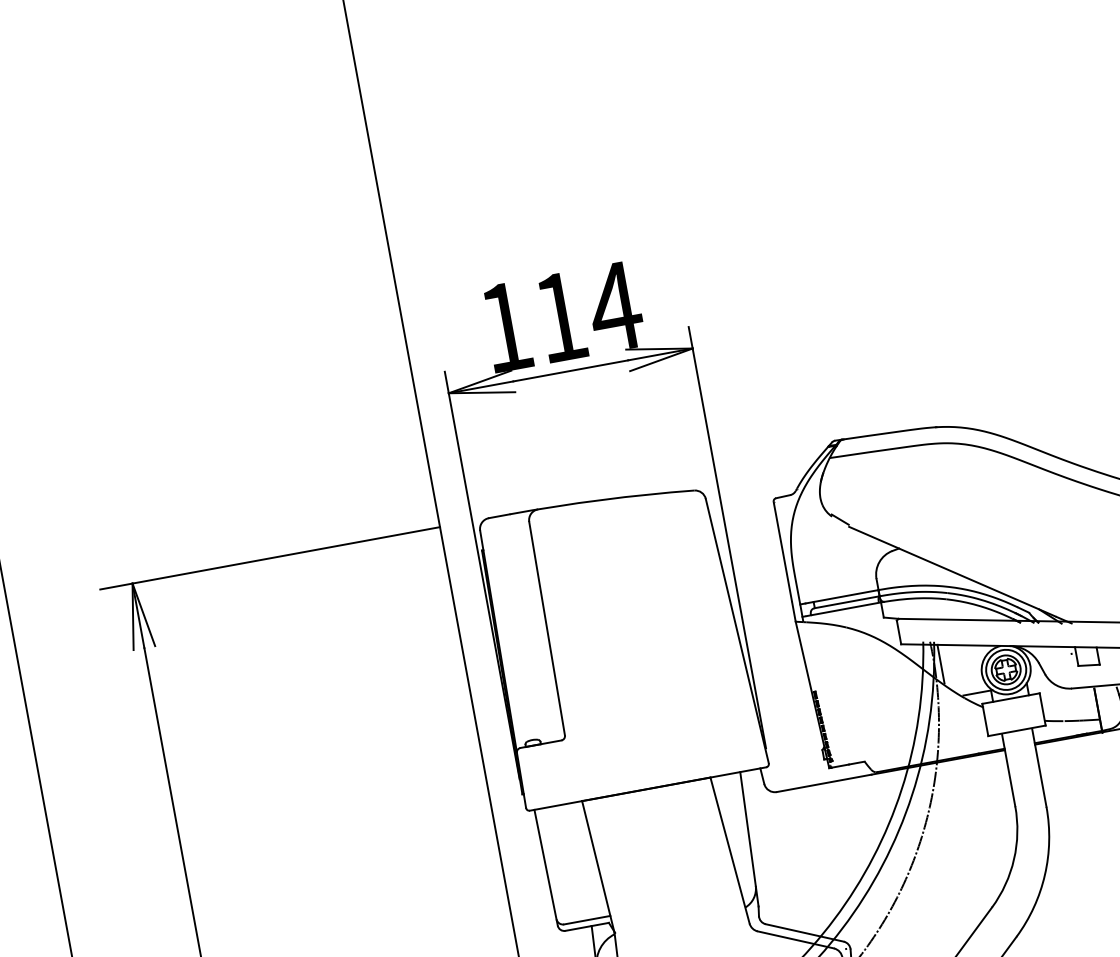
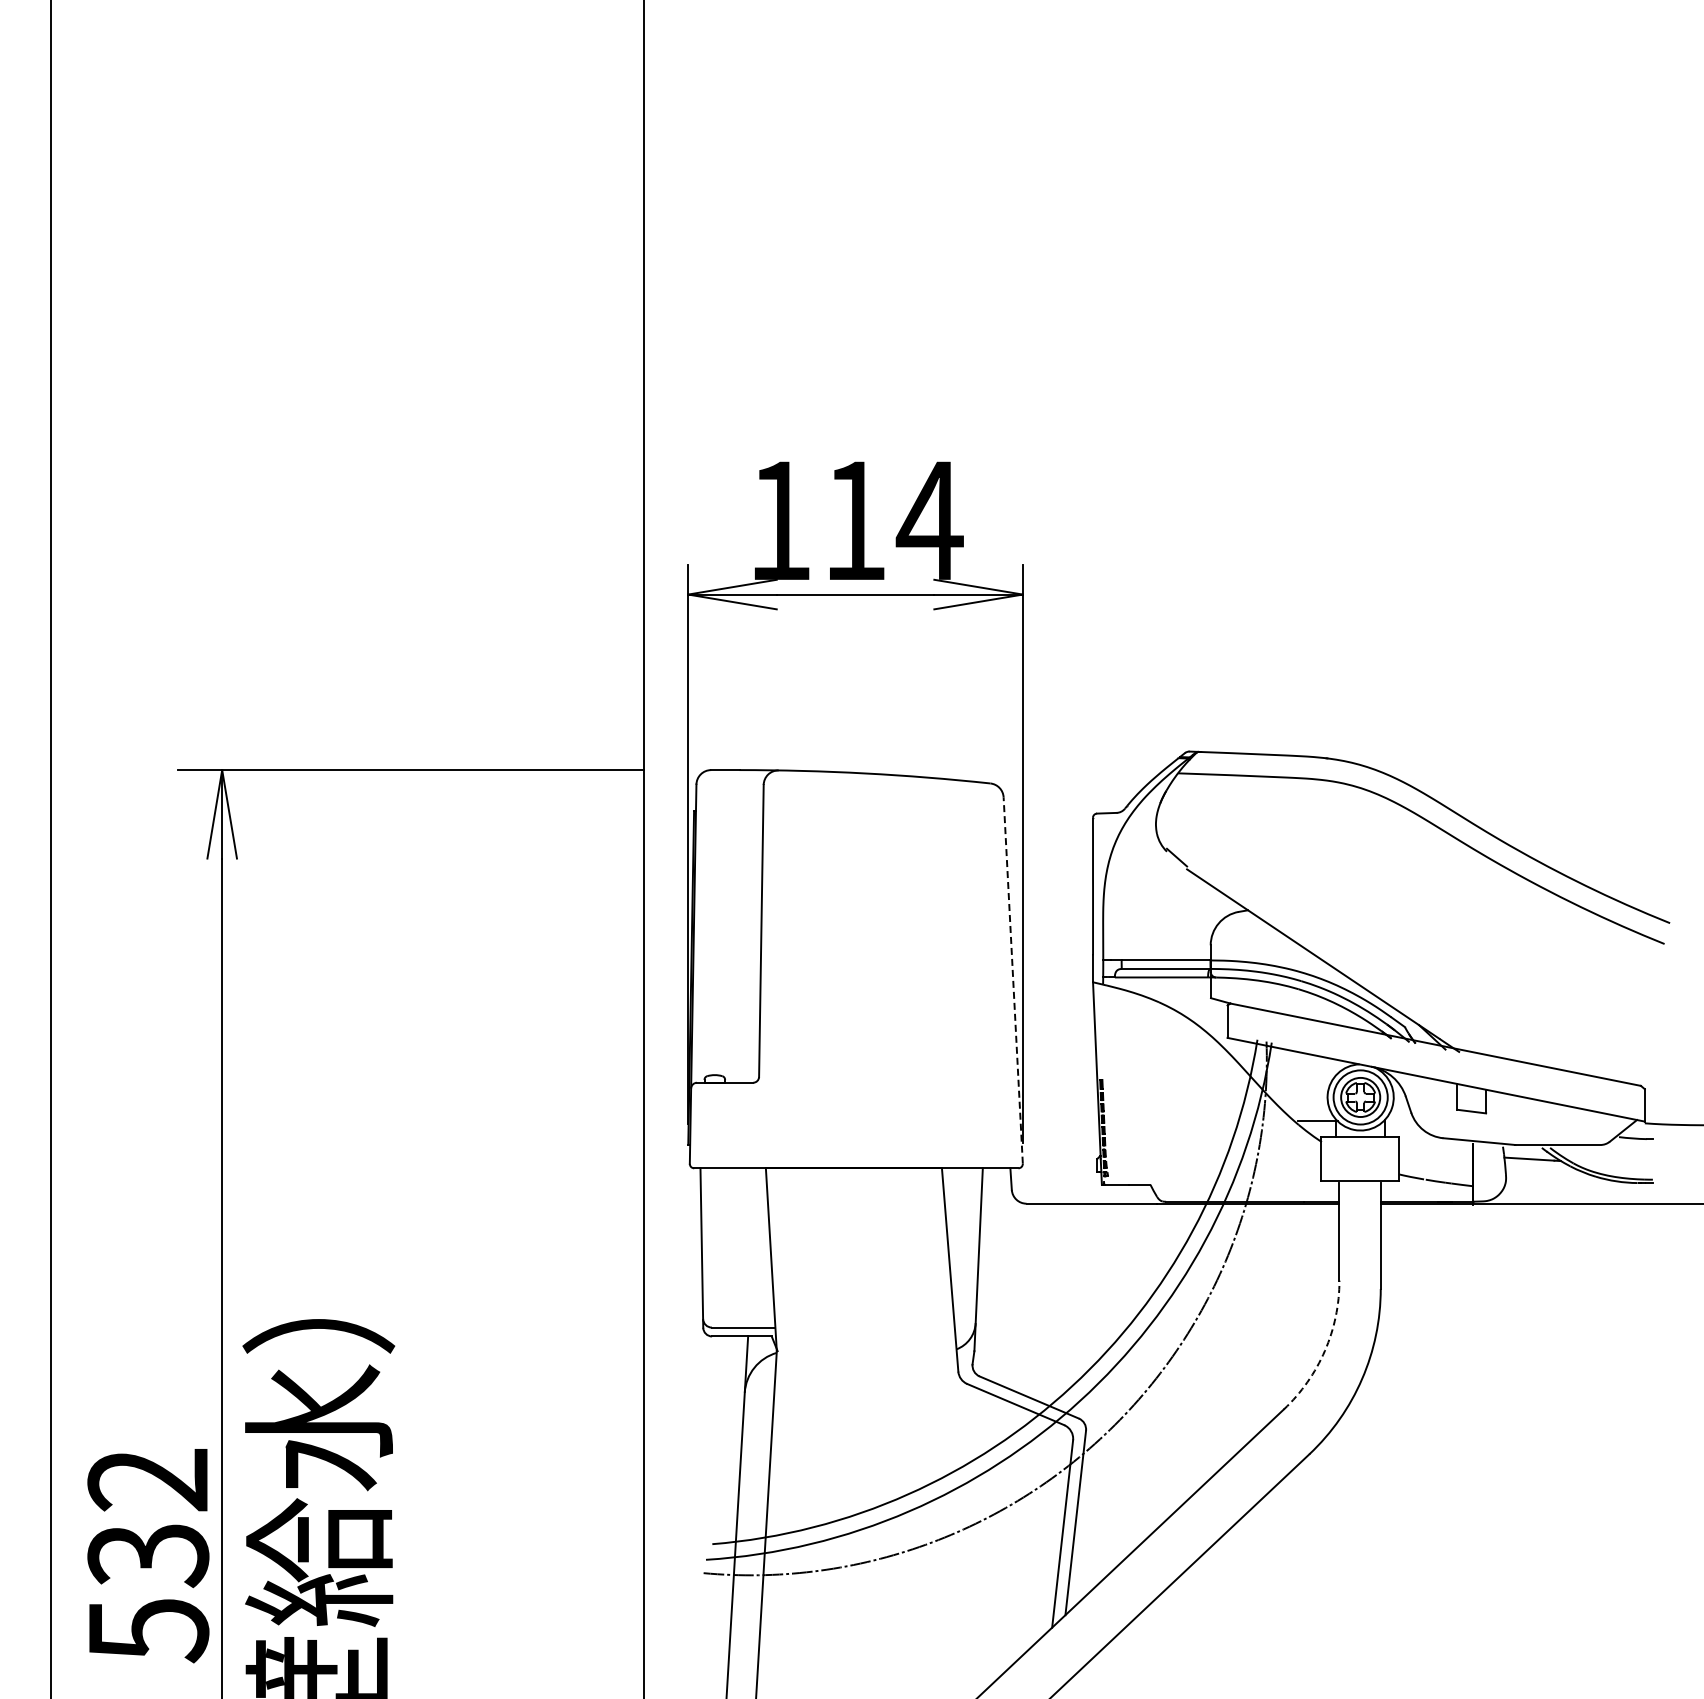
line: (737, 631) -> (1013, 980), solid -> dashed
line: (940, 663) -> (1275, 1073), removed
arc: (1013, 859) -> (1324, 1350), solid -> dashed

